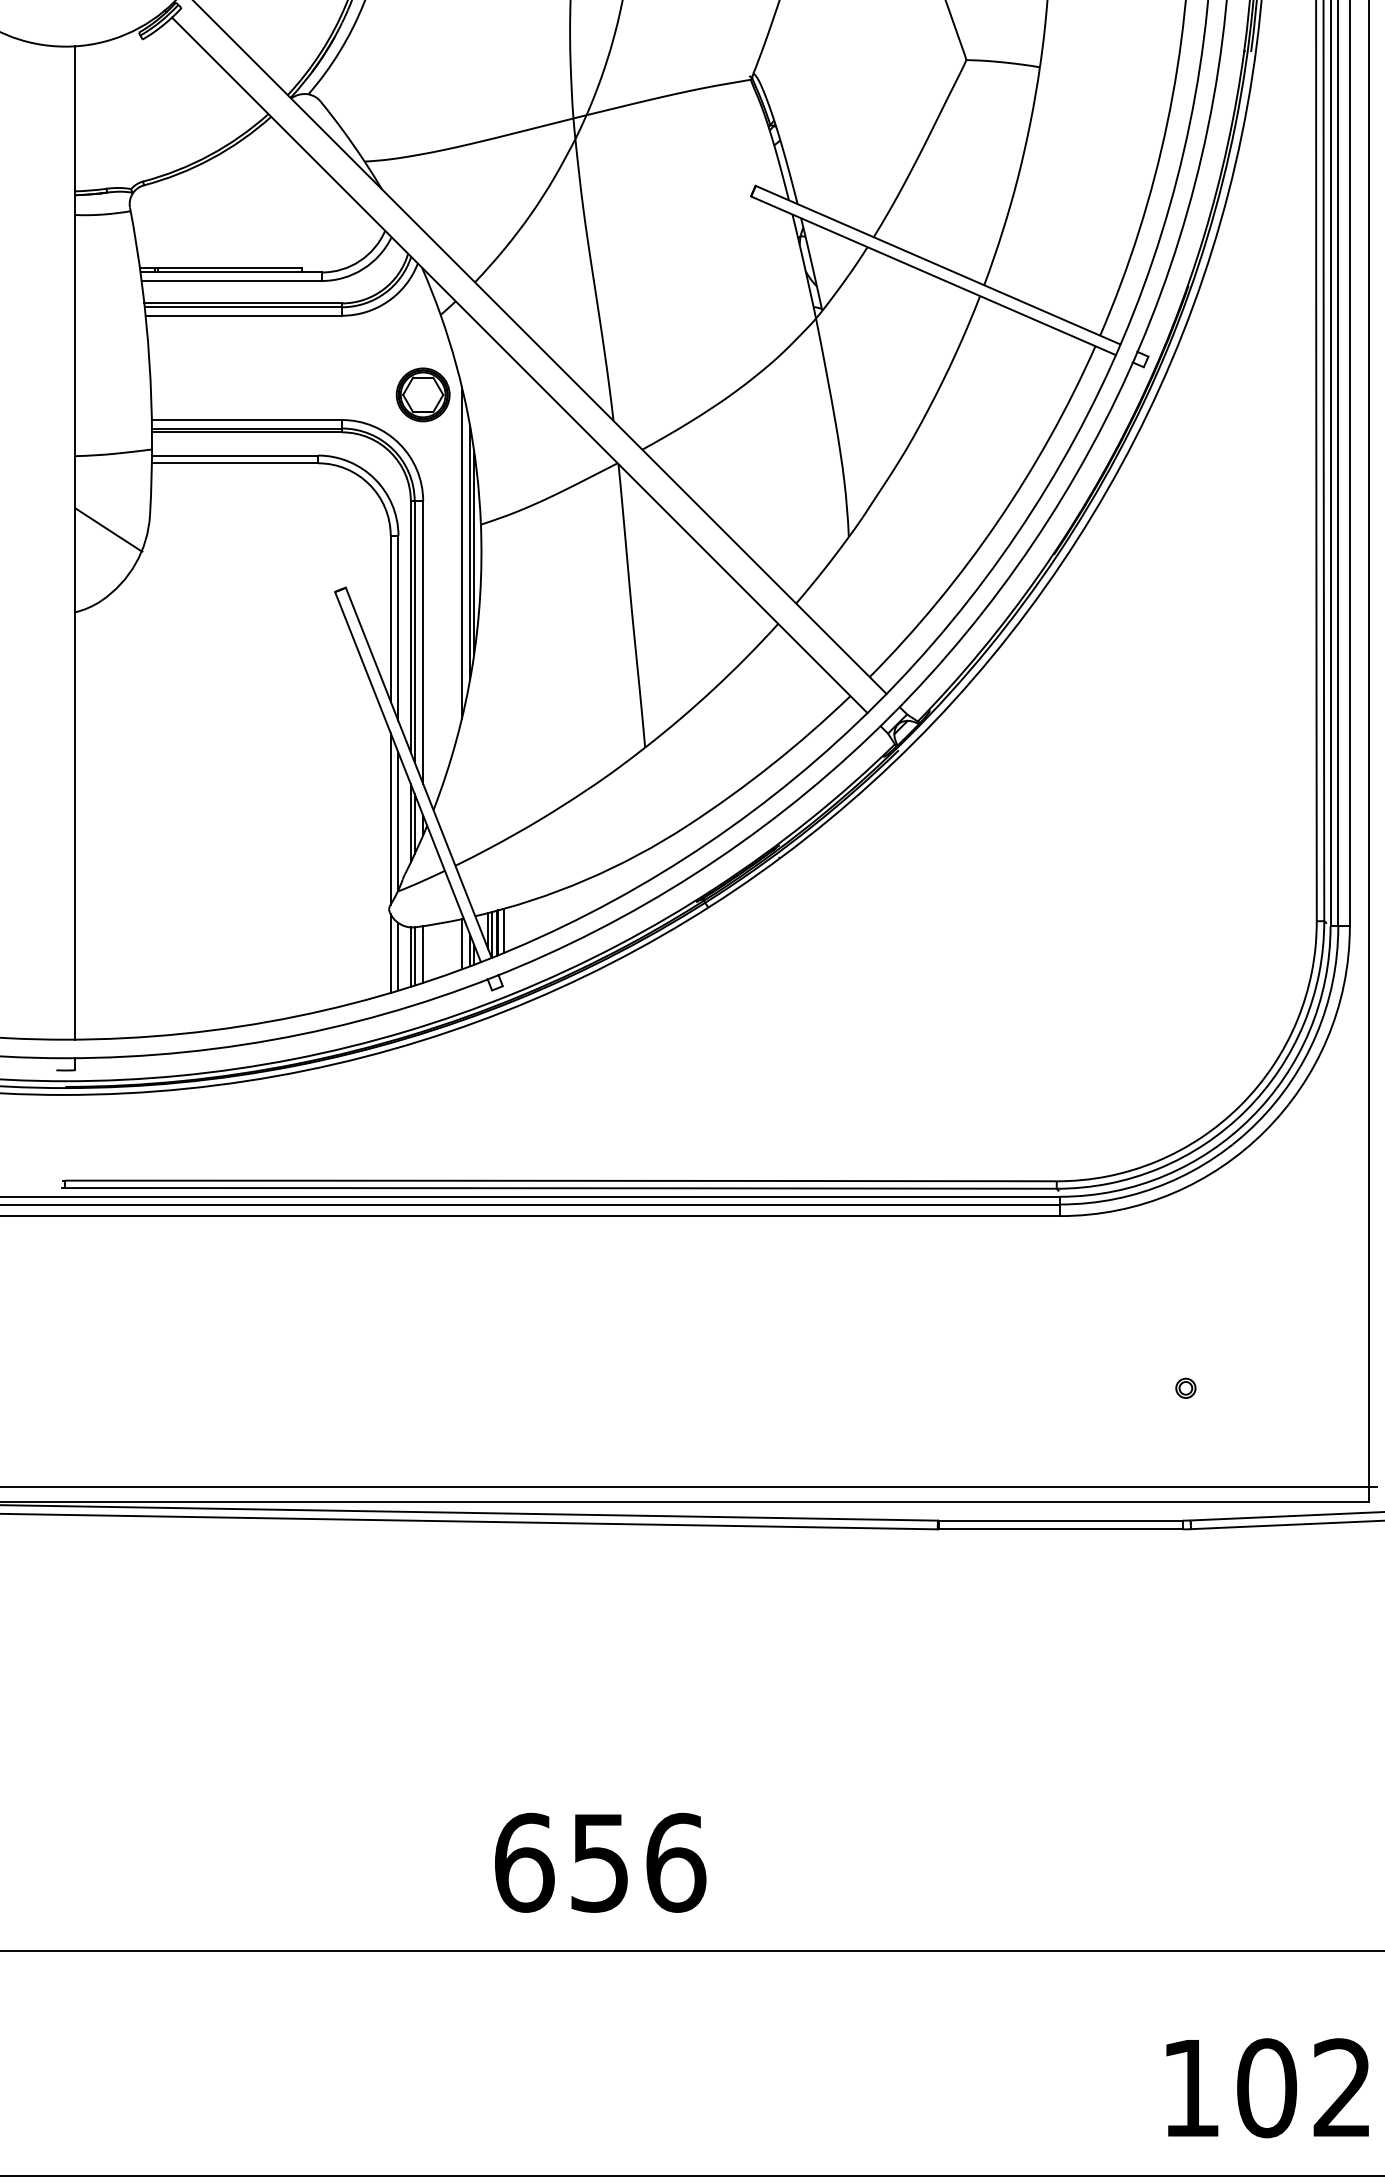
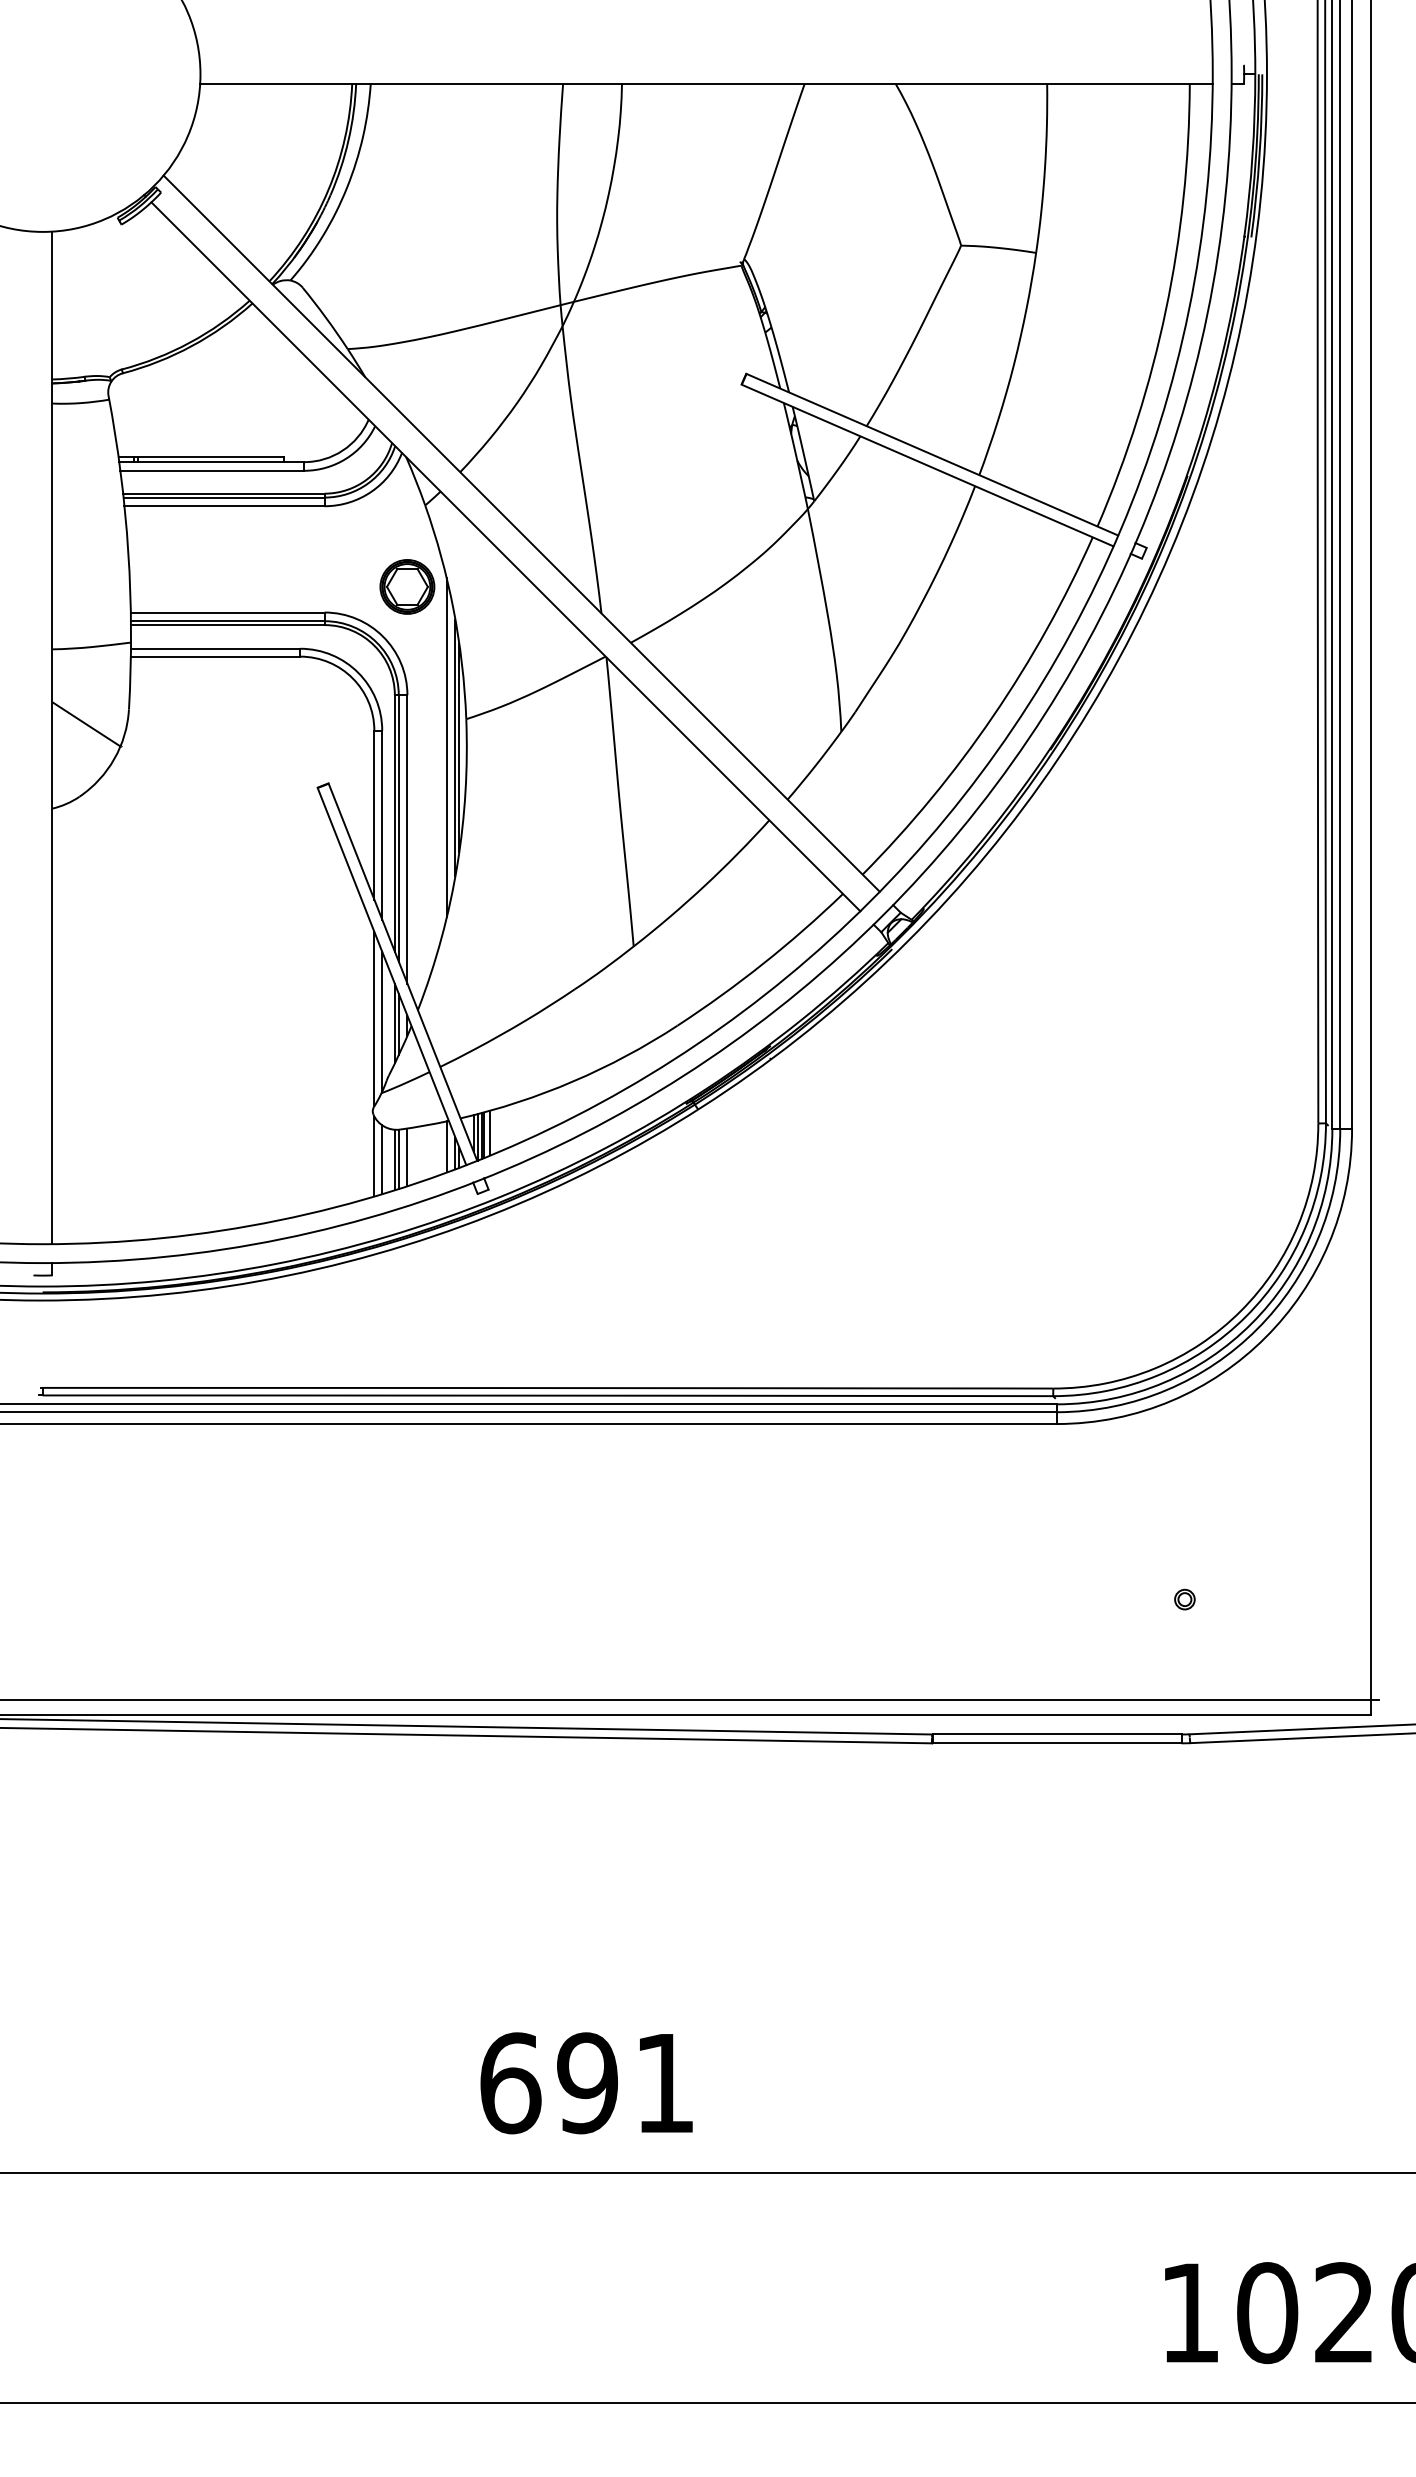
text: (638, 1863) -> (626, 2083), 656 -> 691

